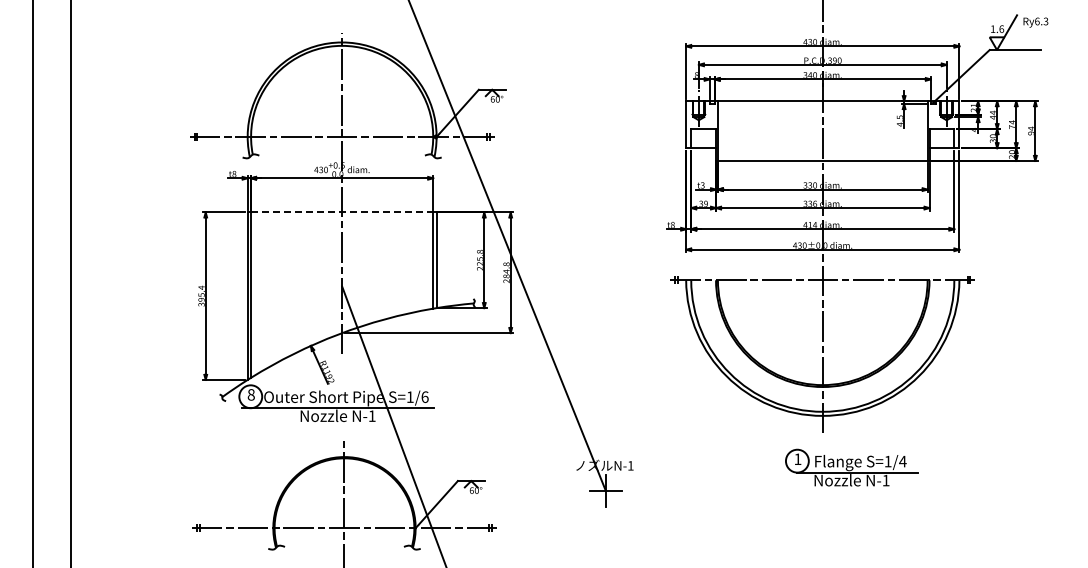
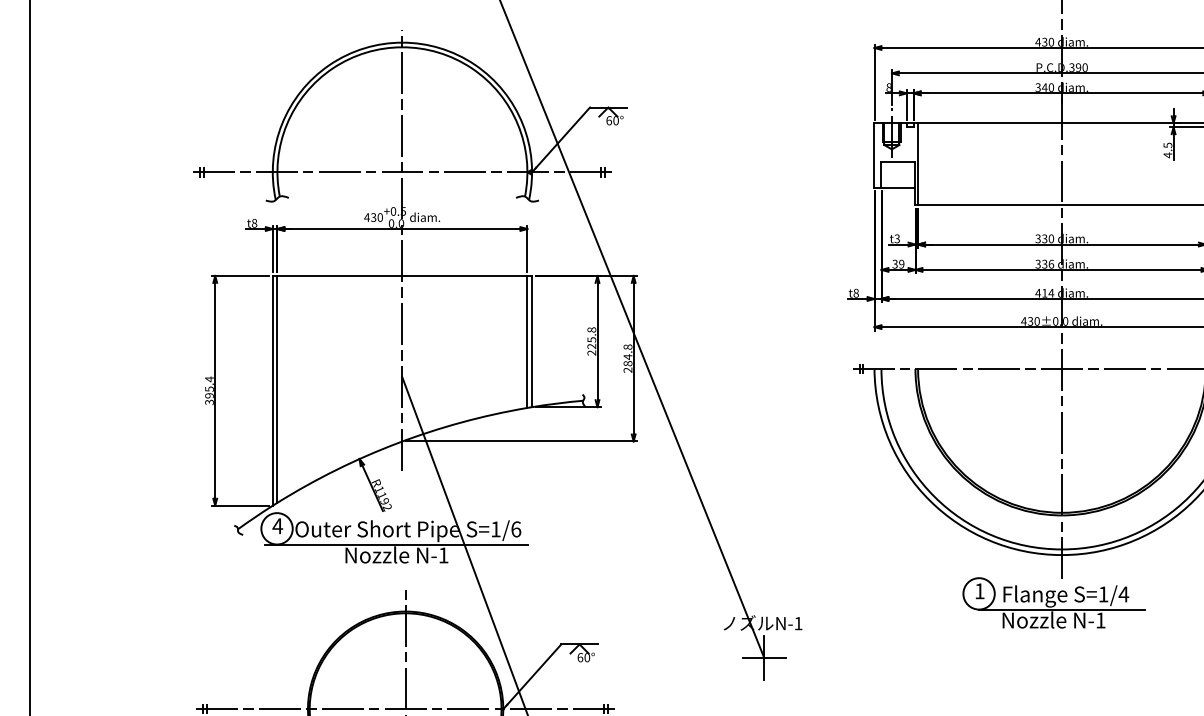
line: (342, 212) -> (402, 275), dashed -> solid
text: (251, 394) -> (278, 525), 8 -> 4
part: (851, 467) -> (1053, 602), moved

